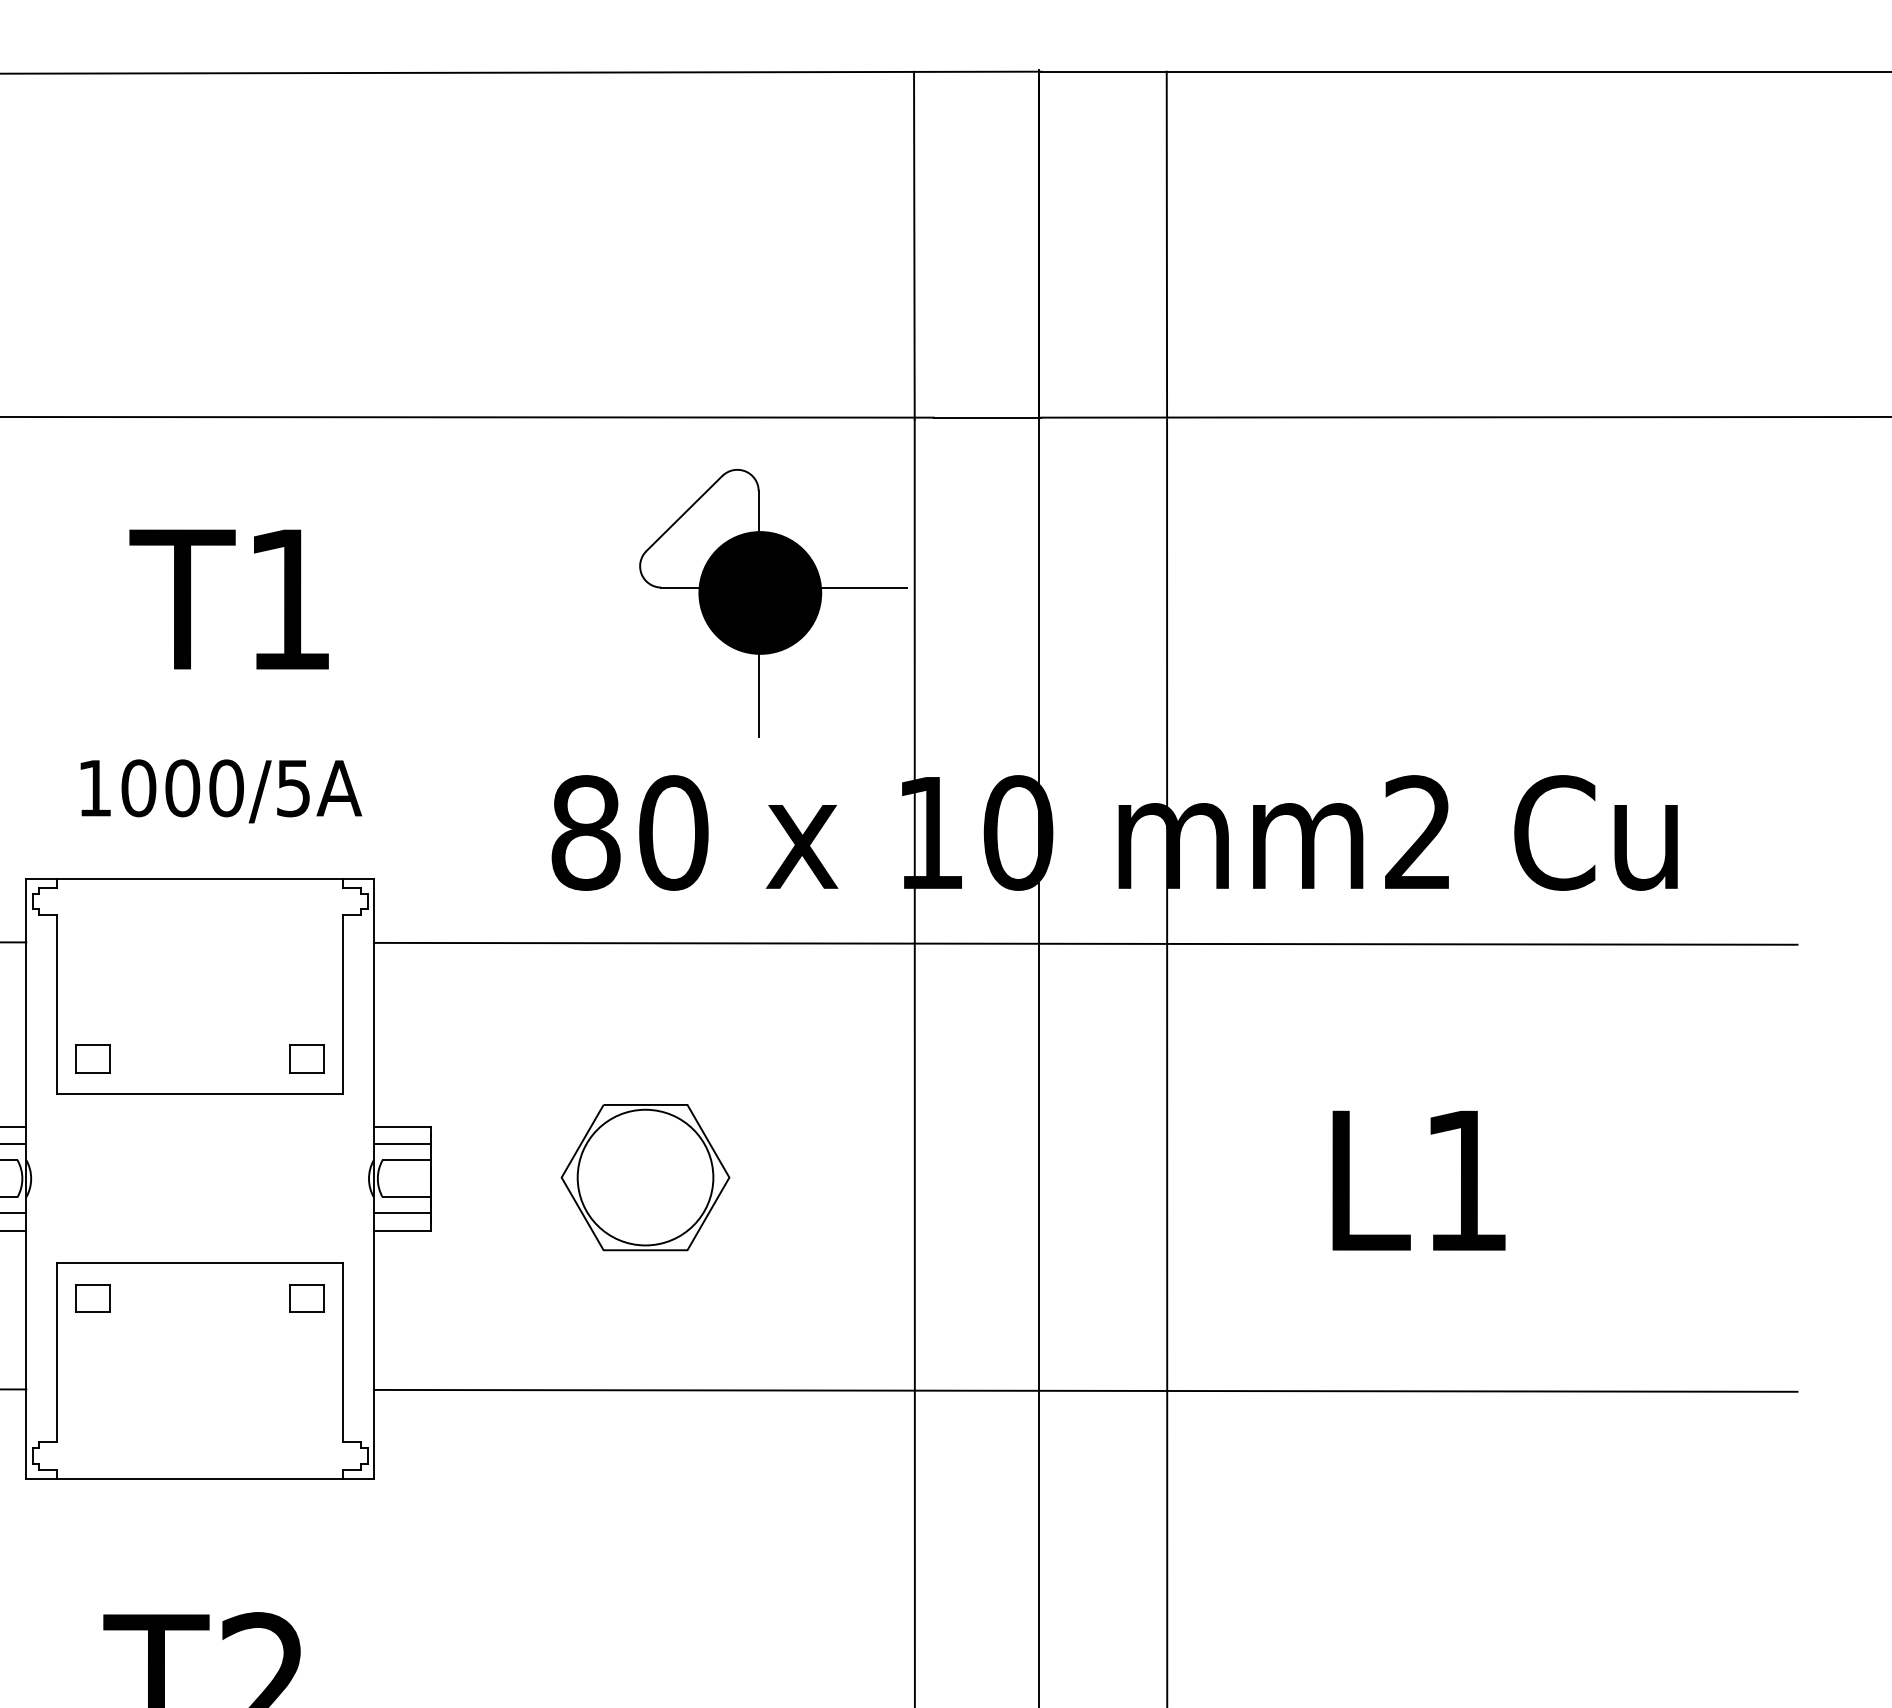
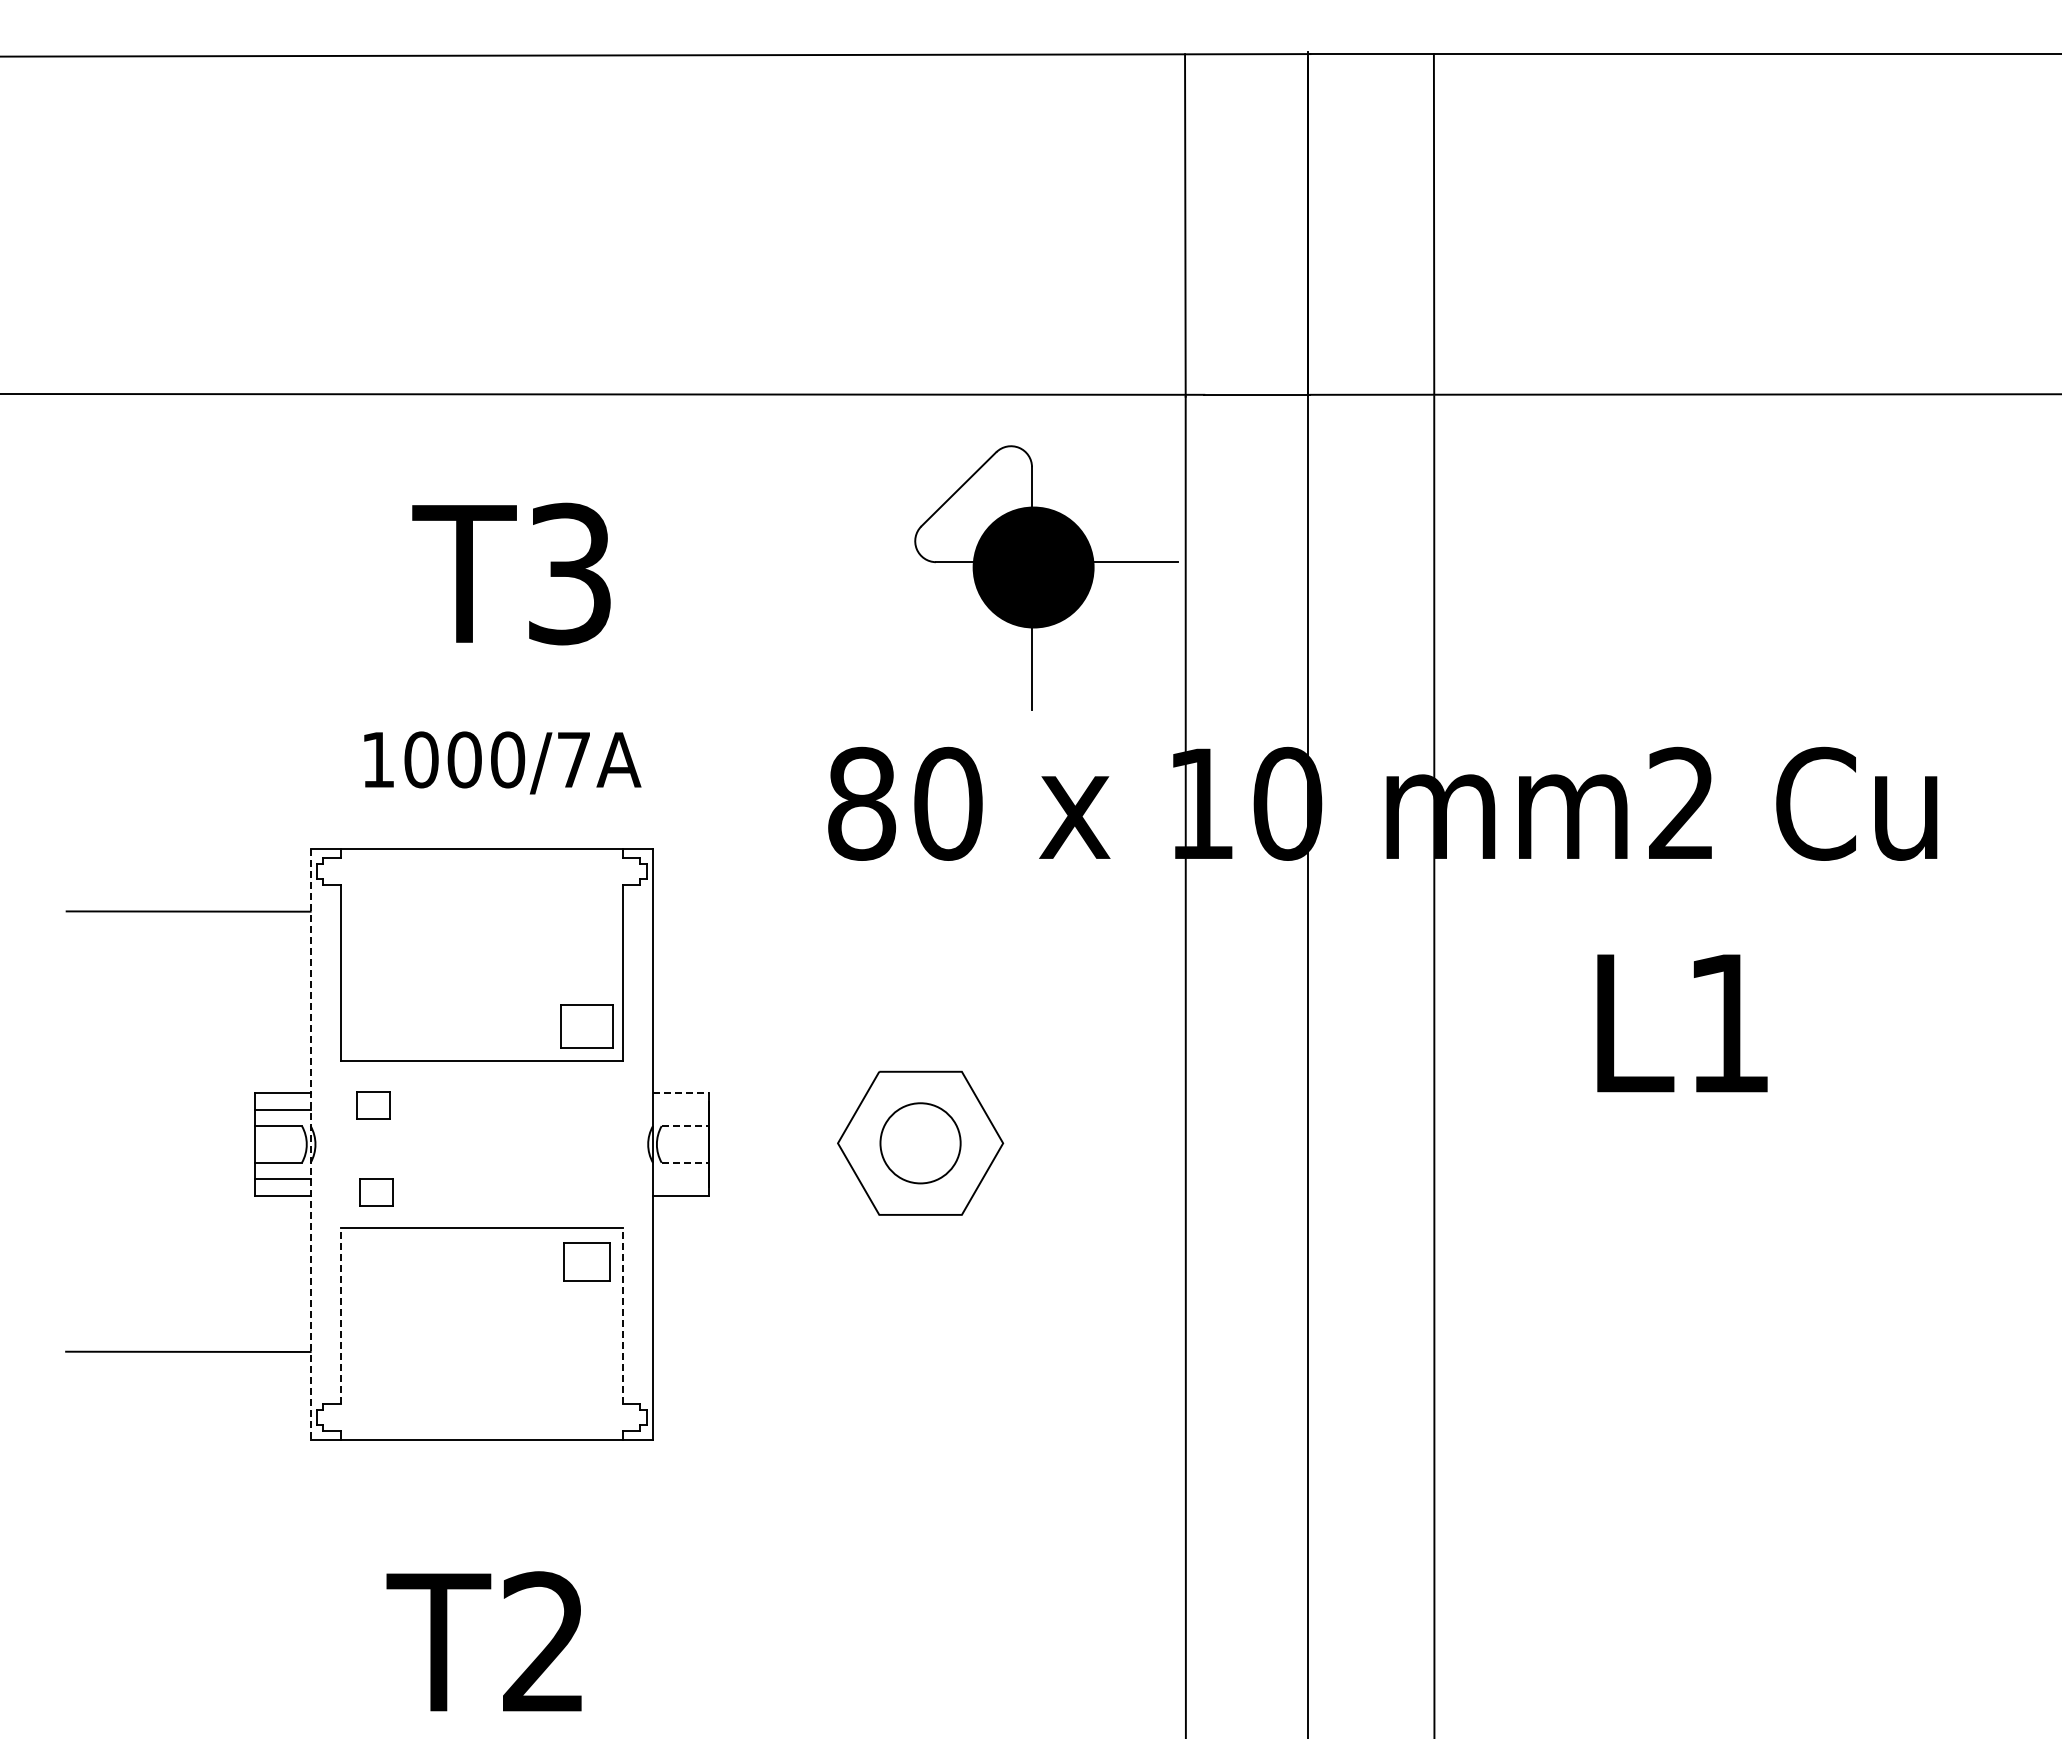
text: (289, 599) -> (569, 573), T1 -> T3
text: (293, 788) -> (573, 760), 1000/5A -> 1000/7A
line: (1086, 944) -> (1354, 913), removed
part: (93, 1058) -> (373, 1105), moved
part: (307, 1058) -> (587, 1026), size x1.6
line: (402, 1127) -> (681, 1093), solid -> dashed
line: (402, 1144) -> (681, 1110), removed
line: (406, 1160) -> (685, 1126), solid -> dashed
circle: (645, 1177) -> (920, 1143), size x0.6
line: (26, 1178) -> (310, 1144), solid -> dashed
text: (1419, 1180) -> (1682, 1023), moved
line: (406, 1197) -> (685, 1162), solid -> dashed
line: (402, 1213) -> (681, 1178), removed
part: (93, 1298) -> (376, 1192), moved
part: (307, 1298) -> (587, 1262), size x1.4
line: (56, 1352) -> (340, 1315), solid -> dashed
line: (342, 1352) -> (622, 1315), solid -> dashed
line: (1086, 1390) -> (1354, 1353), removed

